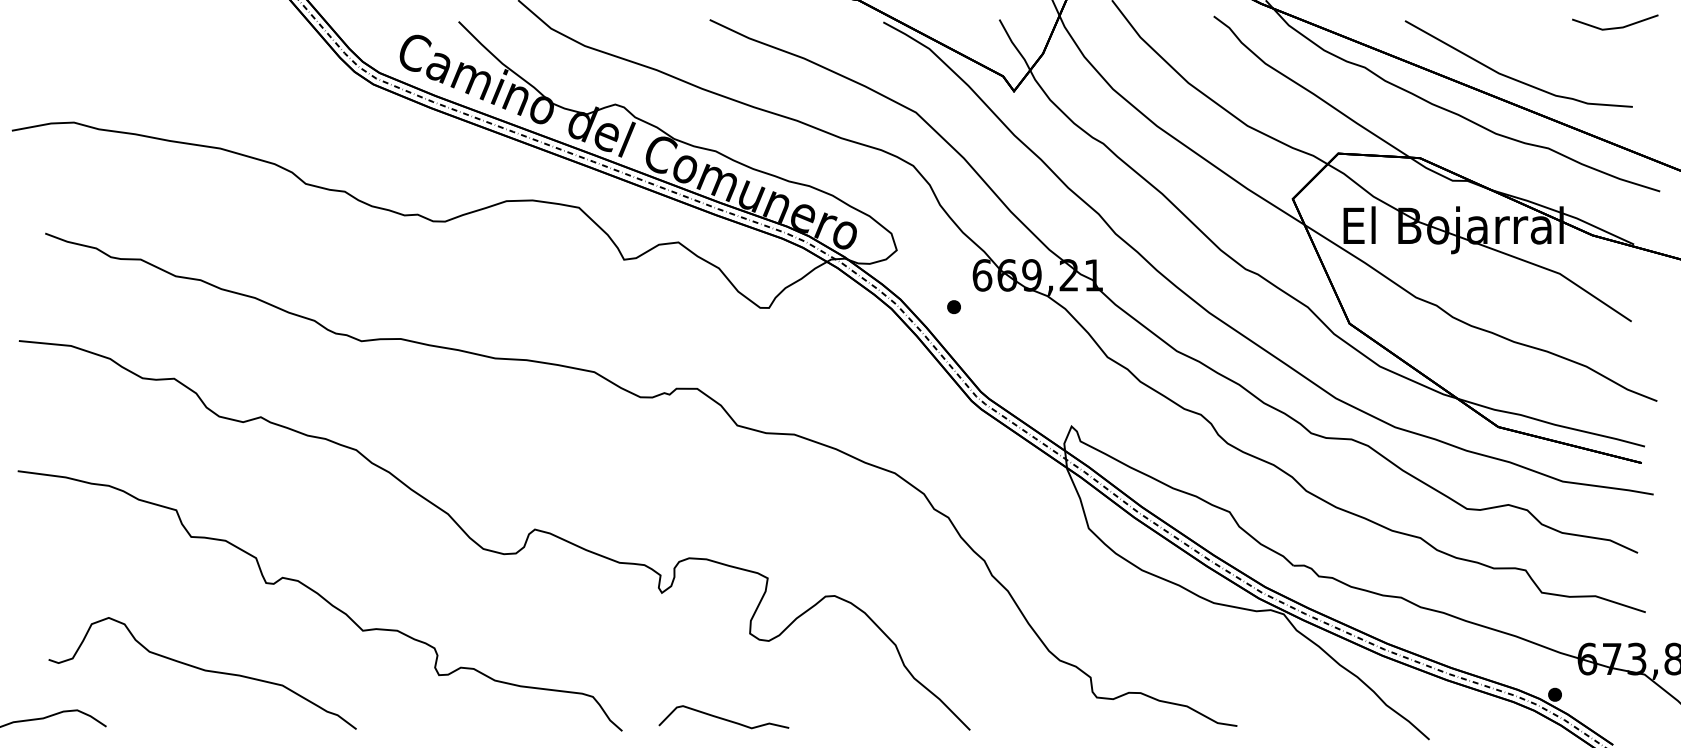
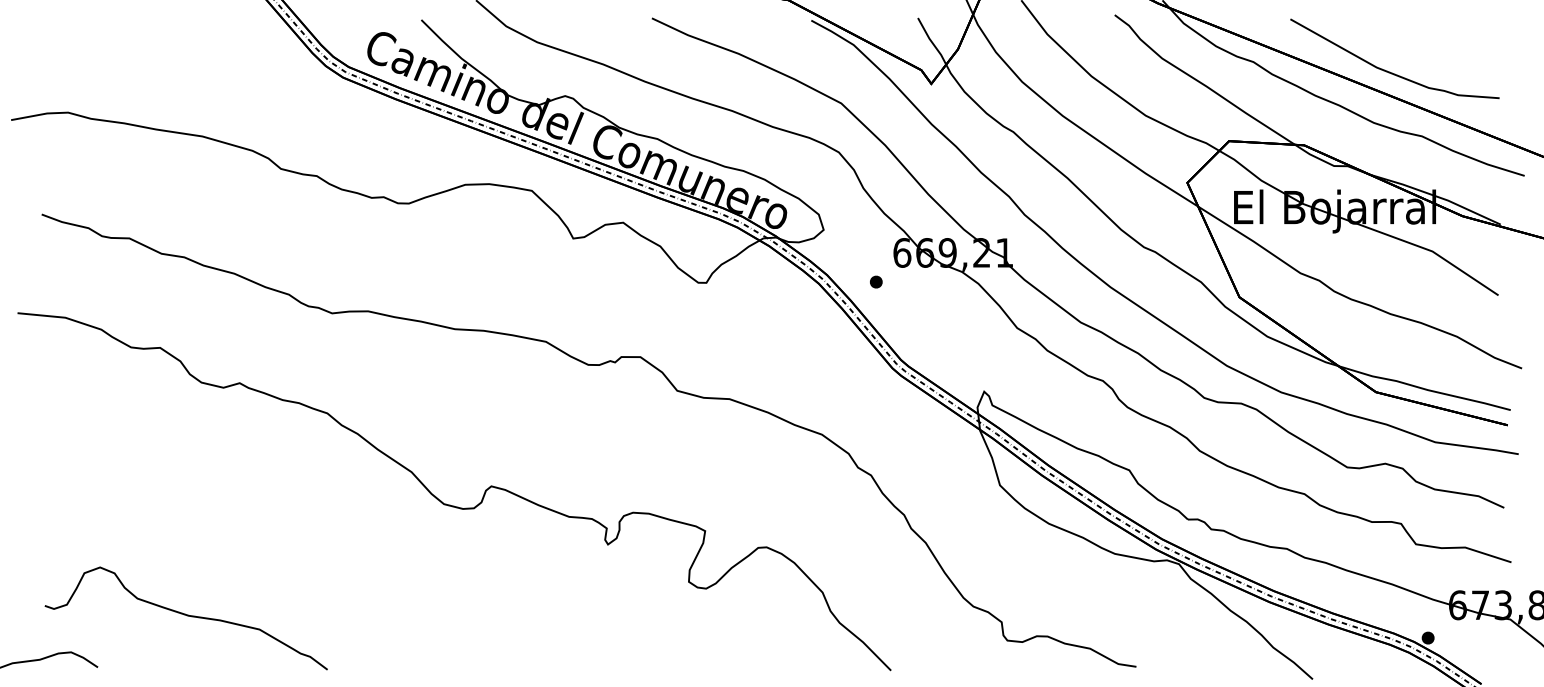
line: (1617, 26) -> (1485, 24), removed
curve: (321, 598) -> (295, 549), removed
curve: (723, 718) -> (664, 659), removed

